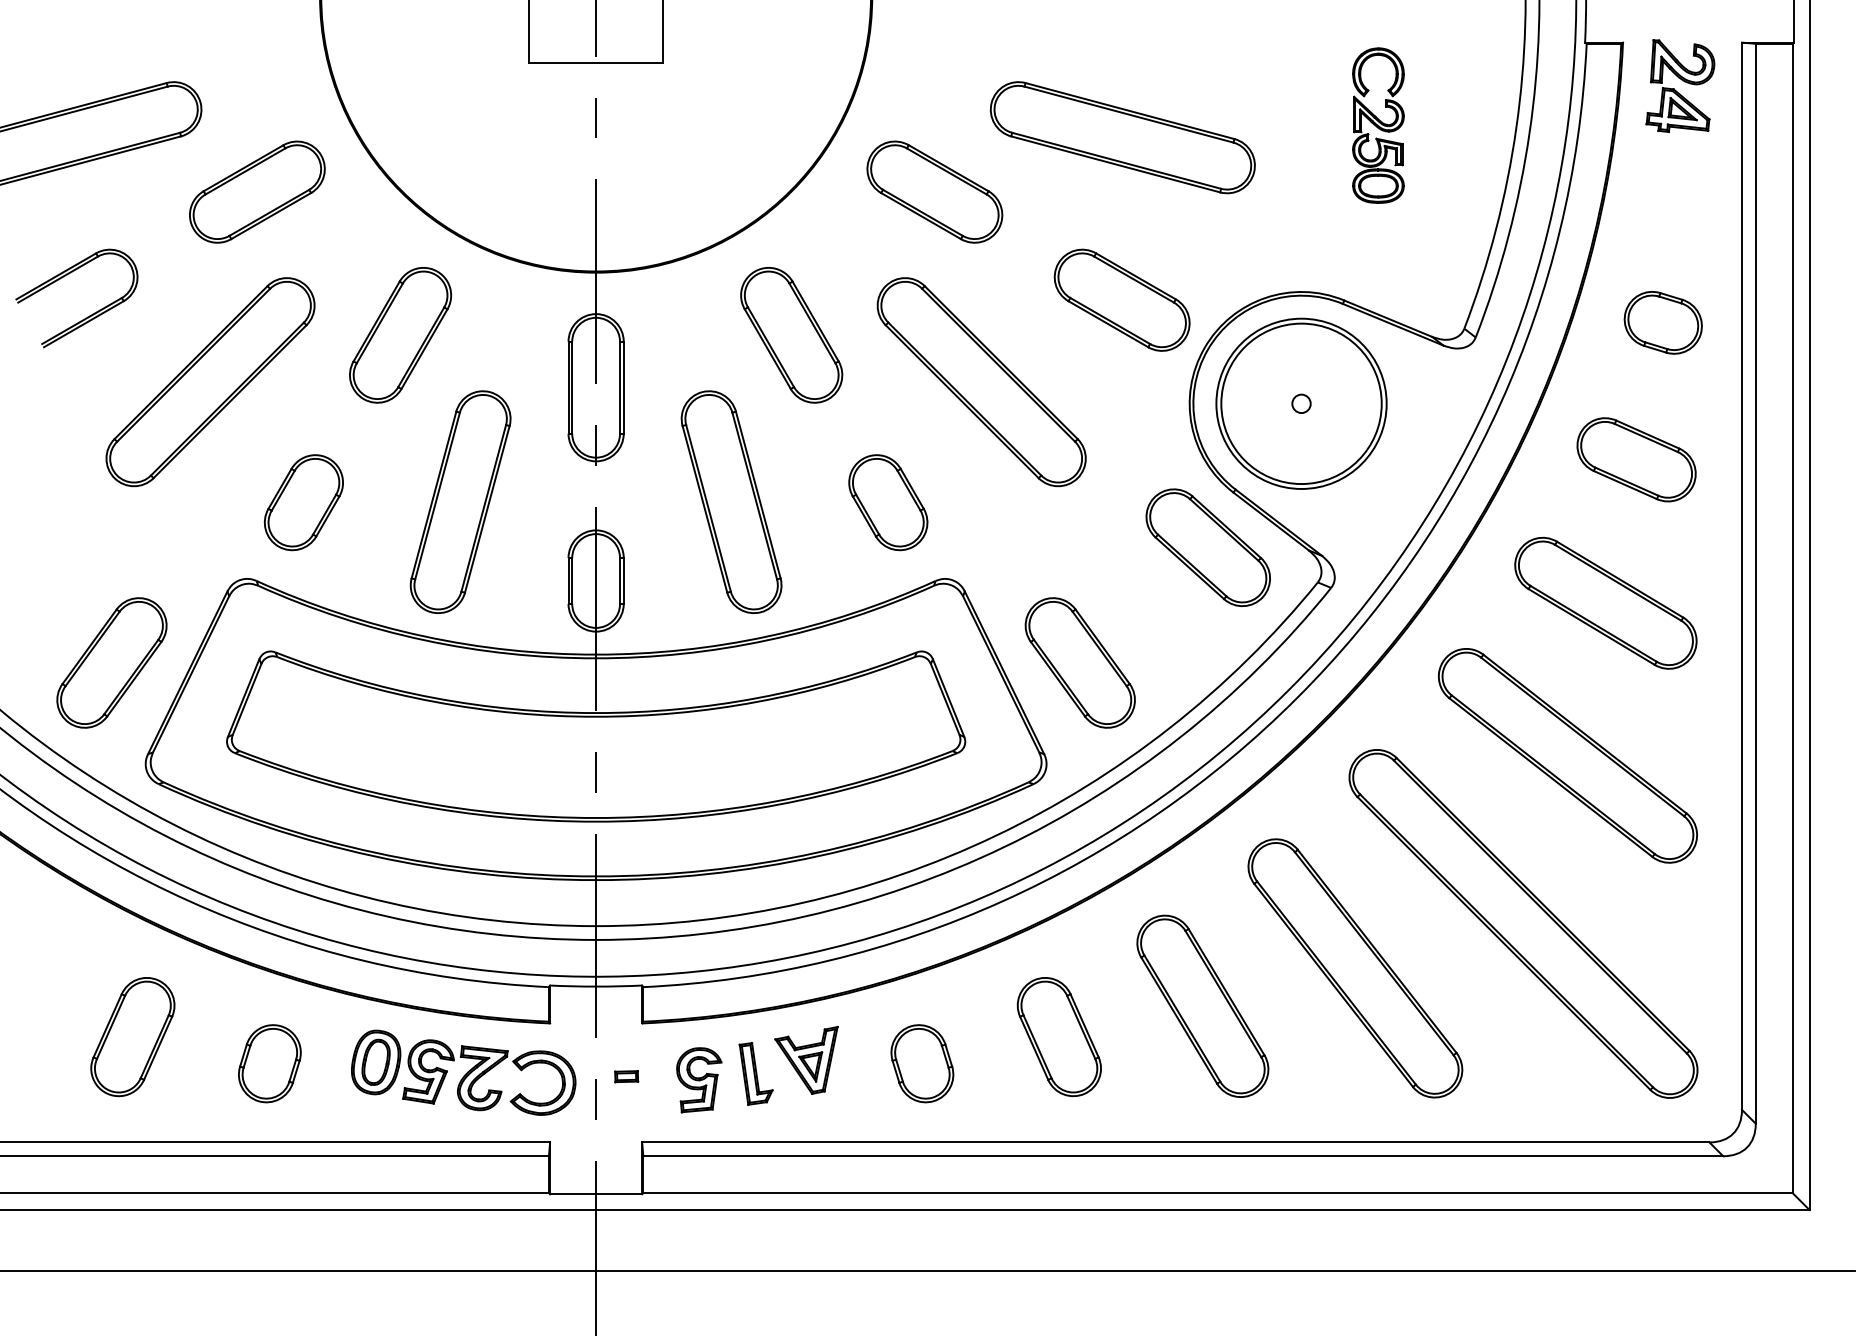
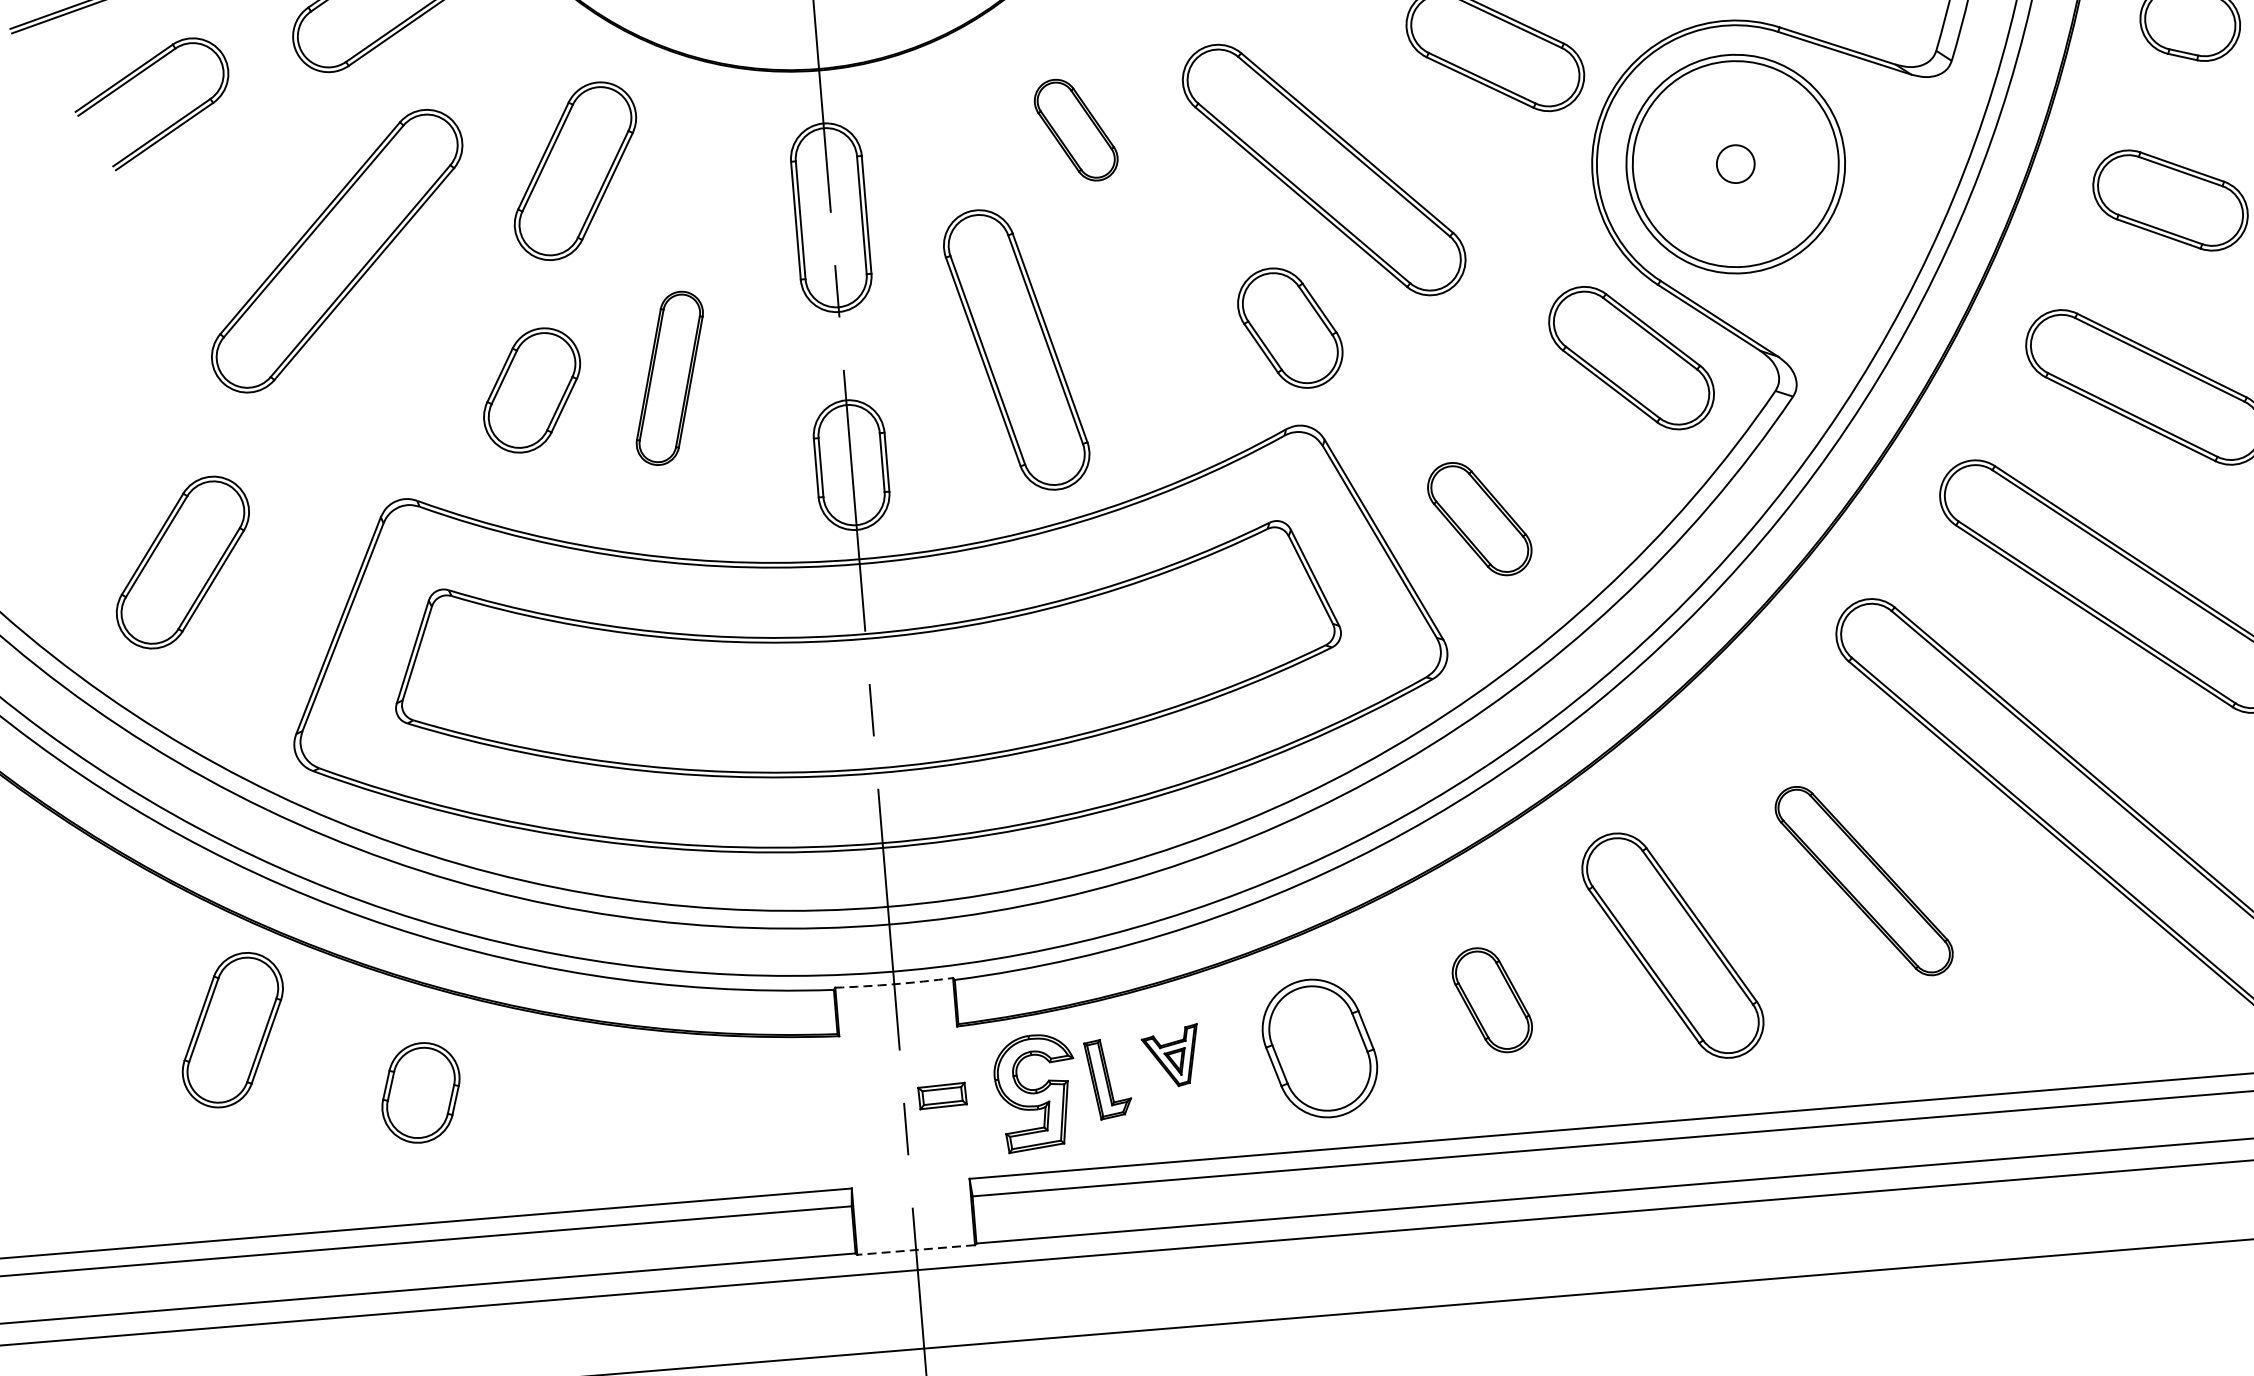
part: (85, 317) -> (165, 127), moved
part: (791, 335) -> (1075, 130), size x0.6
circle: (1301, 403) -> (1735, 163), size x1.6
part: (460, 501) -> (669, 377), size x0.6
part: (303, 502) -> (531, 390), moved
part: (888, 502) -> (1290, 327), moved
part: (111, 662) -> (182, 562), moved
part: (1079, 662) -> (1478, 518), size x0.7
part: (1355, 968) -> (1864, 881), size x0.6
arc: (596, 986) -> (894, 984), solid -> dashed
part: (132, 1037) -> (232, 1030), moved
part: (1058, 1037) -> (1491, 1000), size x0.7
part: (806, 1059) -> (1171, 1055), size x0.7
part: (269, 1063) -> (420, 1092), moved
part: (922, 1063) -> (1320, 1048), size x1.4
part: (463, 1072) -> (733, 1108), removed
part: (626, 1076) -> (942, 1096), size x1.6
part: (699, 1080) -> (1036, 1093), size x1.4
line: (595, 1194) -> (915, 1250), solid -> dashed

